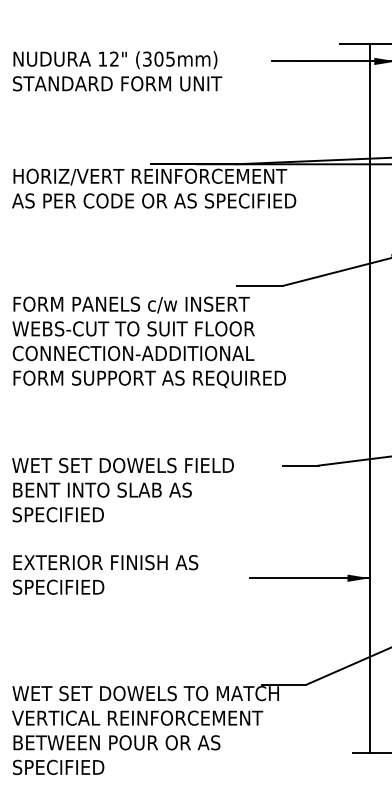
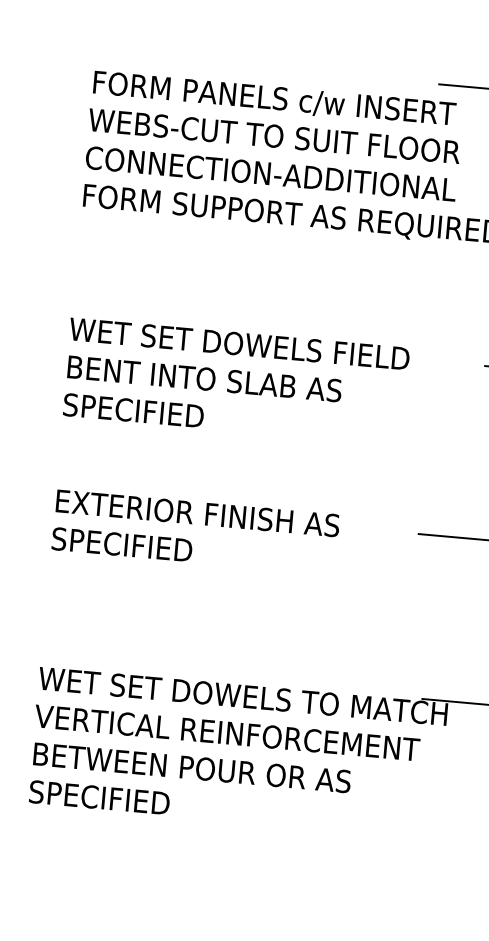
text: (105, 574) -> (195, 531), moved

